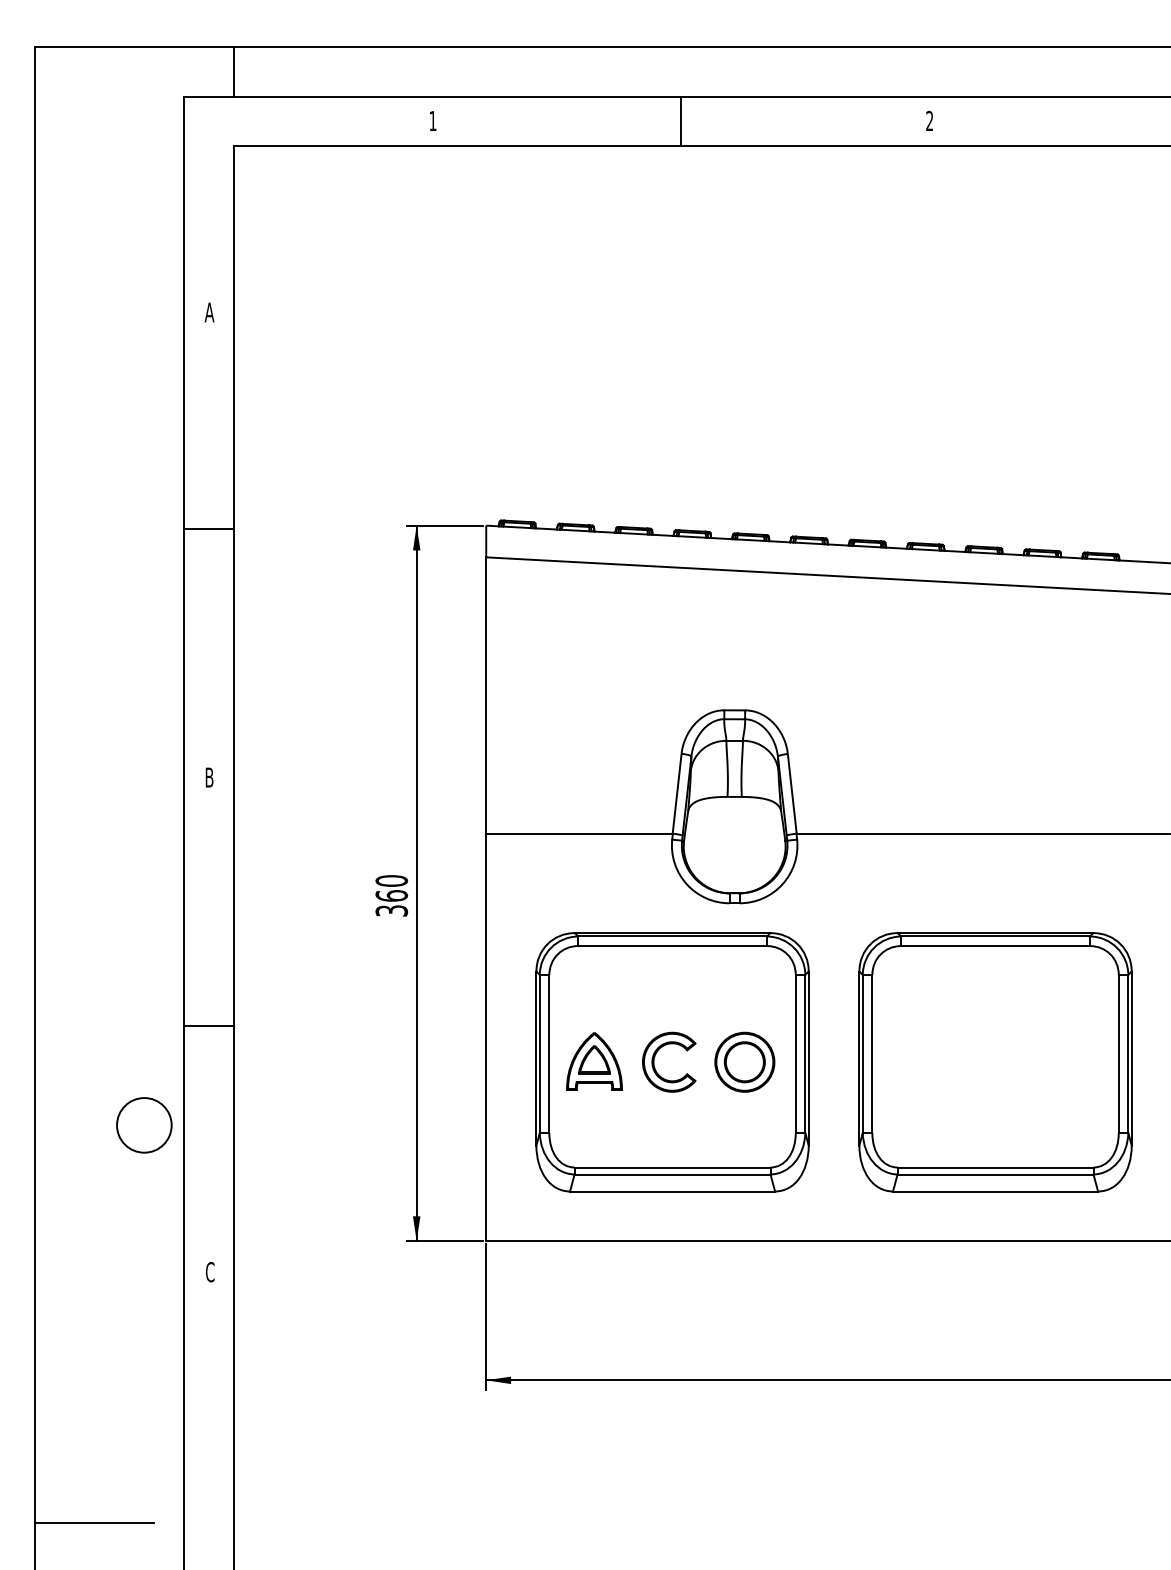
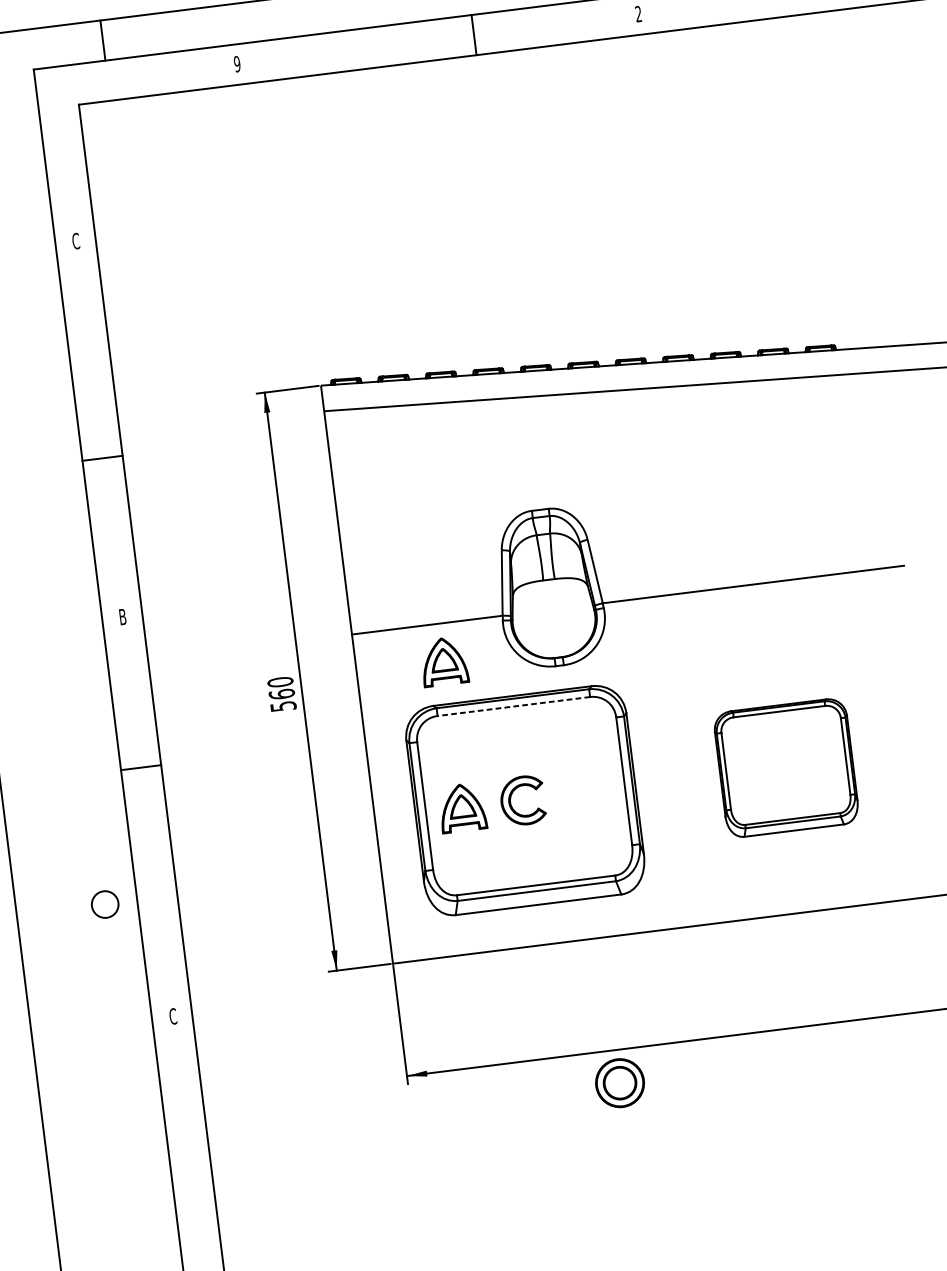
line: (233, 71) -> (102, 40), moved
text: (432, 120) -> (236, 63), 1 -> 9
line: (681, 121) -> (474, 34), moved
text: (209, 312) -> (75, 241), A -> C
line: (208, 529) -> (102, 458), moved
part: (594, 880) -> (444, 661), added
text: (391, 910) -> (283, 706), 360 -> 560
line: (672, 946) -> (513, 706), solid -> dashed
line: (208, 1025) -> (140, 767), moved
part: (744, 1061) -> (619, 1082), moved
part: (995, 1062) -> (786, 768), size x0.6
circle: (144, 1125) -> (105, 904), size x0.6
line: (94, 1522) -> (104, 1230), removed

